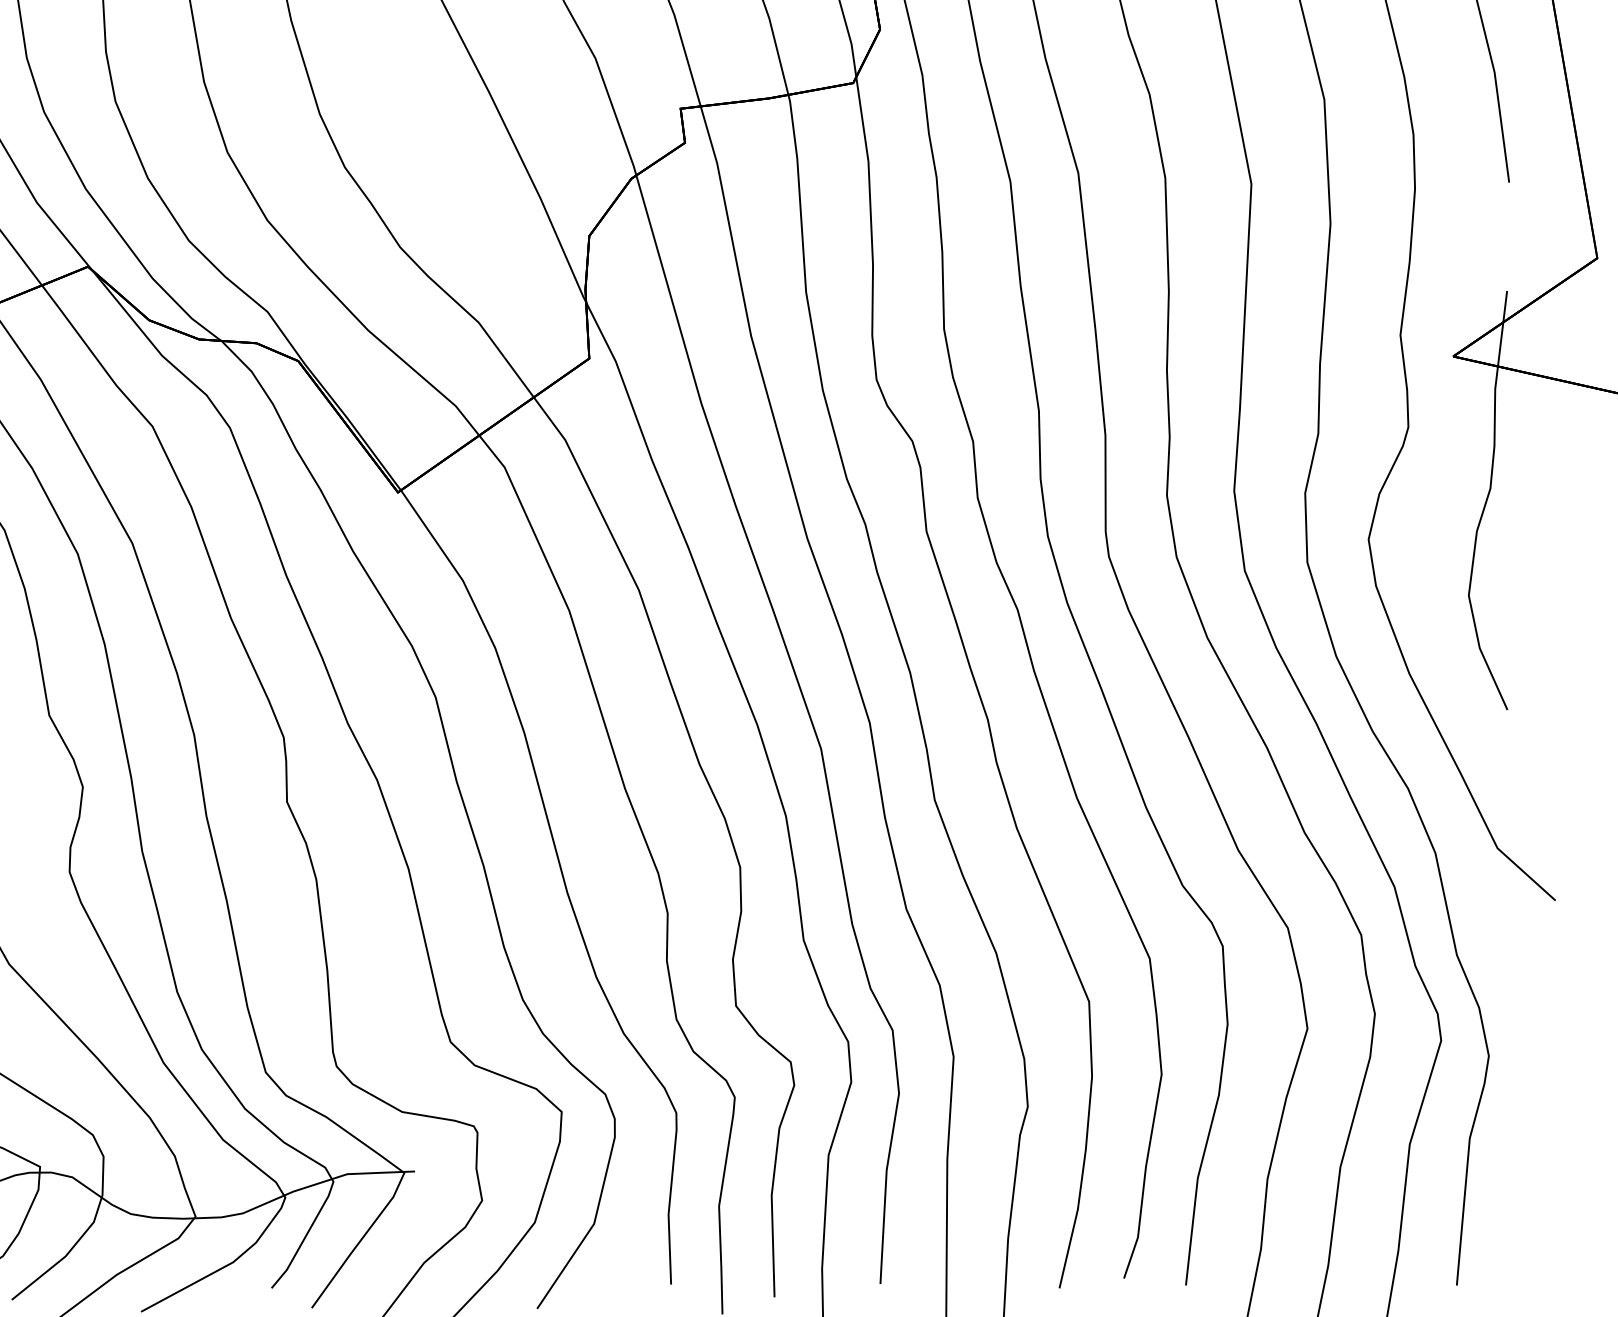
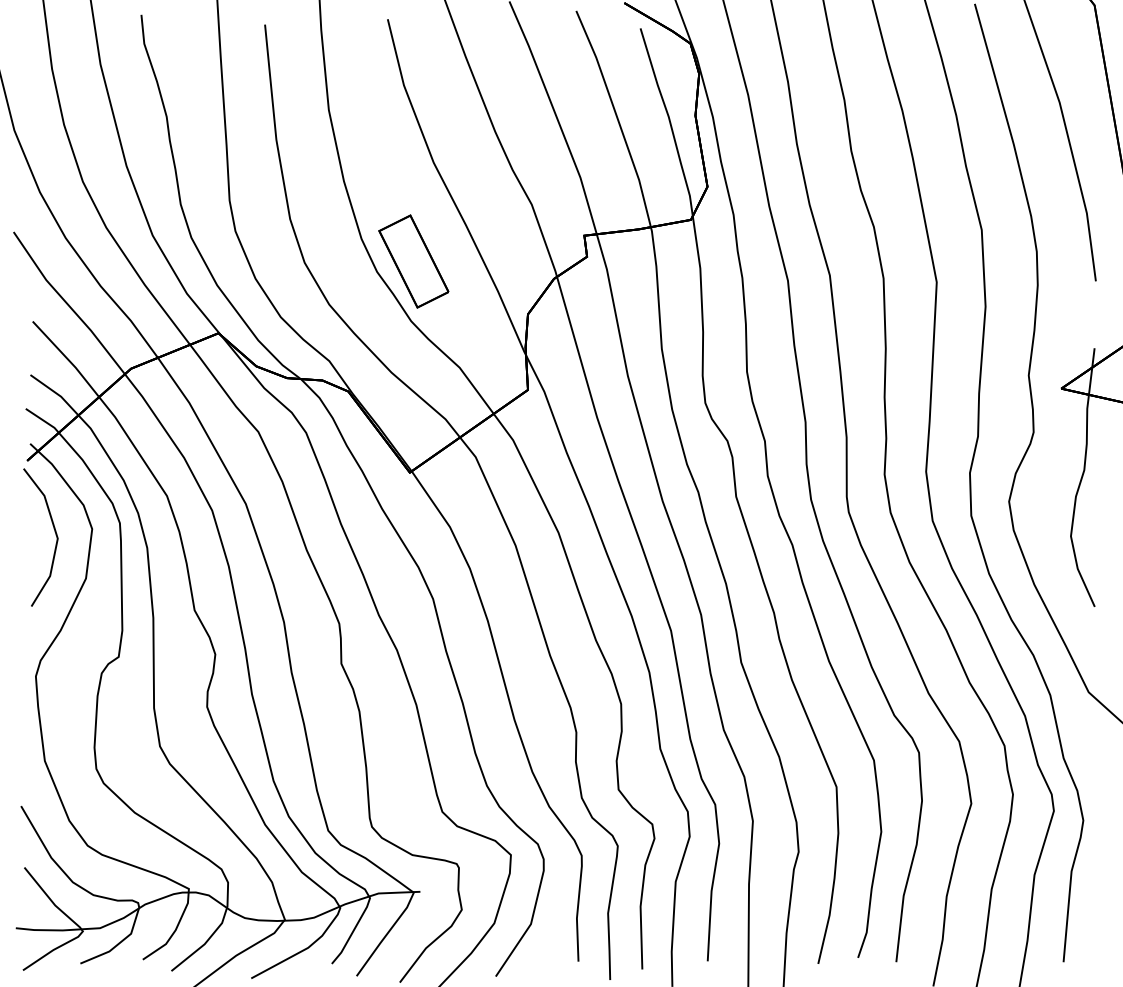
part: (403, 150) -> (413, 261), added

